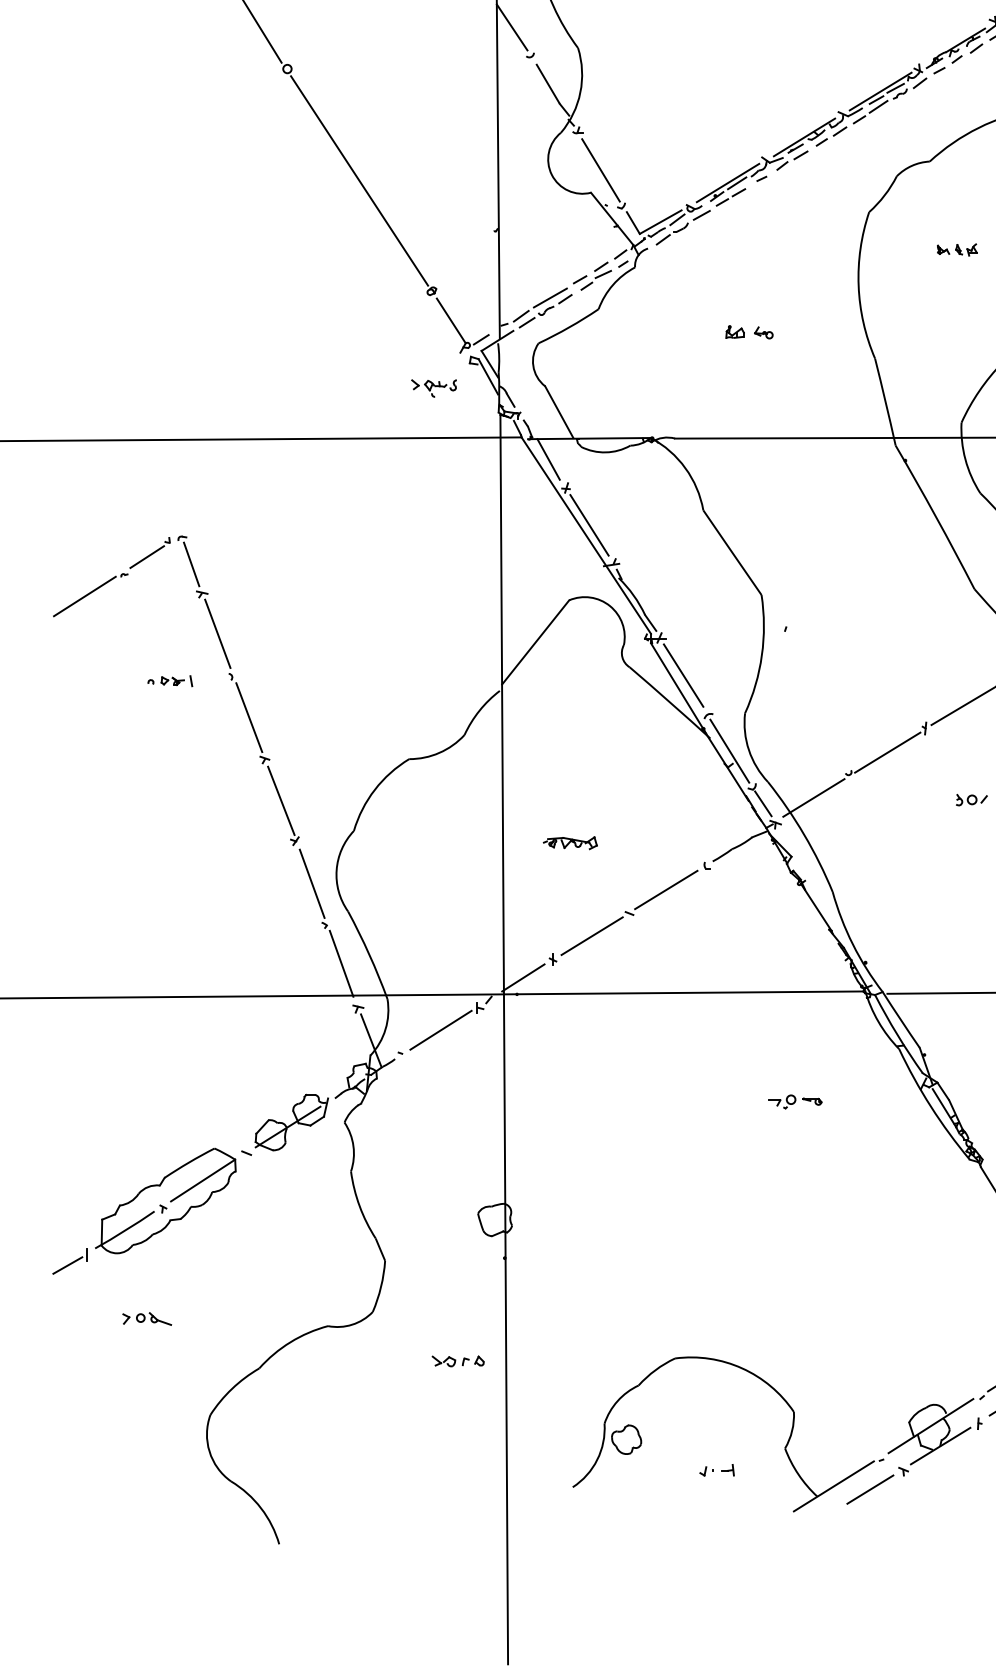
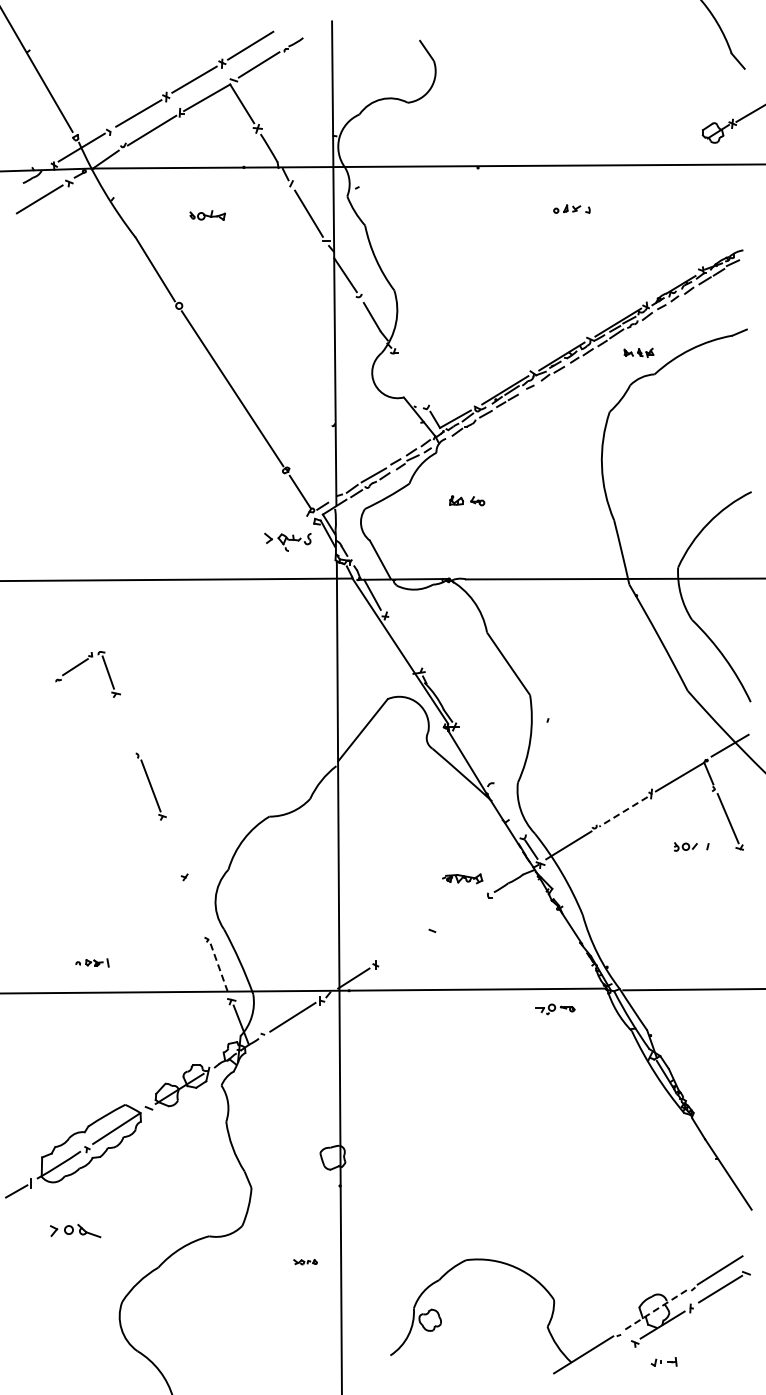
line: (601, 169) -> (411, 380), removed
part: (956, 249) -> (638, 352), moved
part: (749, 331) -> (467, 500), moved
part: (433, 388) -> (287, 542), size x1.4
line: (589, 525) -> (402, 643), removed
line: (85, 595) -> (29, 695), removed
line: (217, 633) -> (127, 723), removed
line: (683, 675) -> (472, 754), removed
part: (170, 680) -> (92, 962), moved
line: (729, 750) -> (506, 810), removed
line: (887, 753) -> (623, 812), solid -> dashed
line: (281, 800) -> (174, 847), removed
part: (570, 842) -> (462, 878), moved
line: (312, 883) -> (197, 908), removed
line: (666, 889) -> (459, 913), removed
line: (591, 935) -> (404, 947), removed
line: (341, 964) -> (219, 968), solid -> dashed
part: (795, 1102) -> (555, 1009), moved
part: (145, 1318) -> (74, 1230), size x1.4
part: (458, 1360) -> (305, 1261), size x0.6
line: (930, 1426) -> (655, 1310), solid -> dashed
part: (716, 1469) -> (663, 1361), moved
line: (870, 1488) -> (610, 1356), removed

